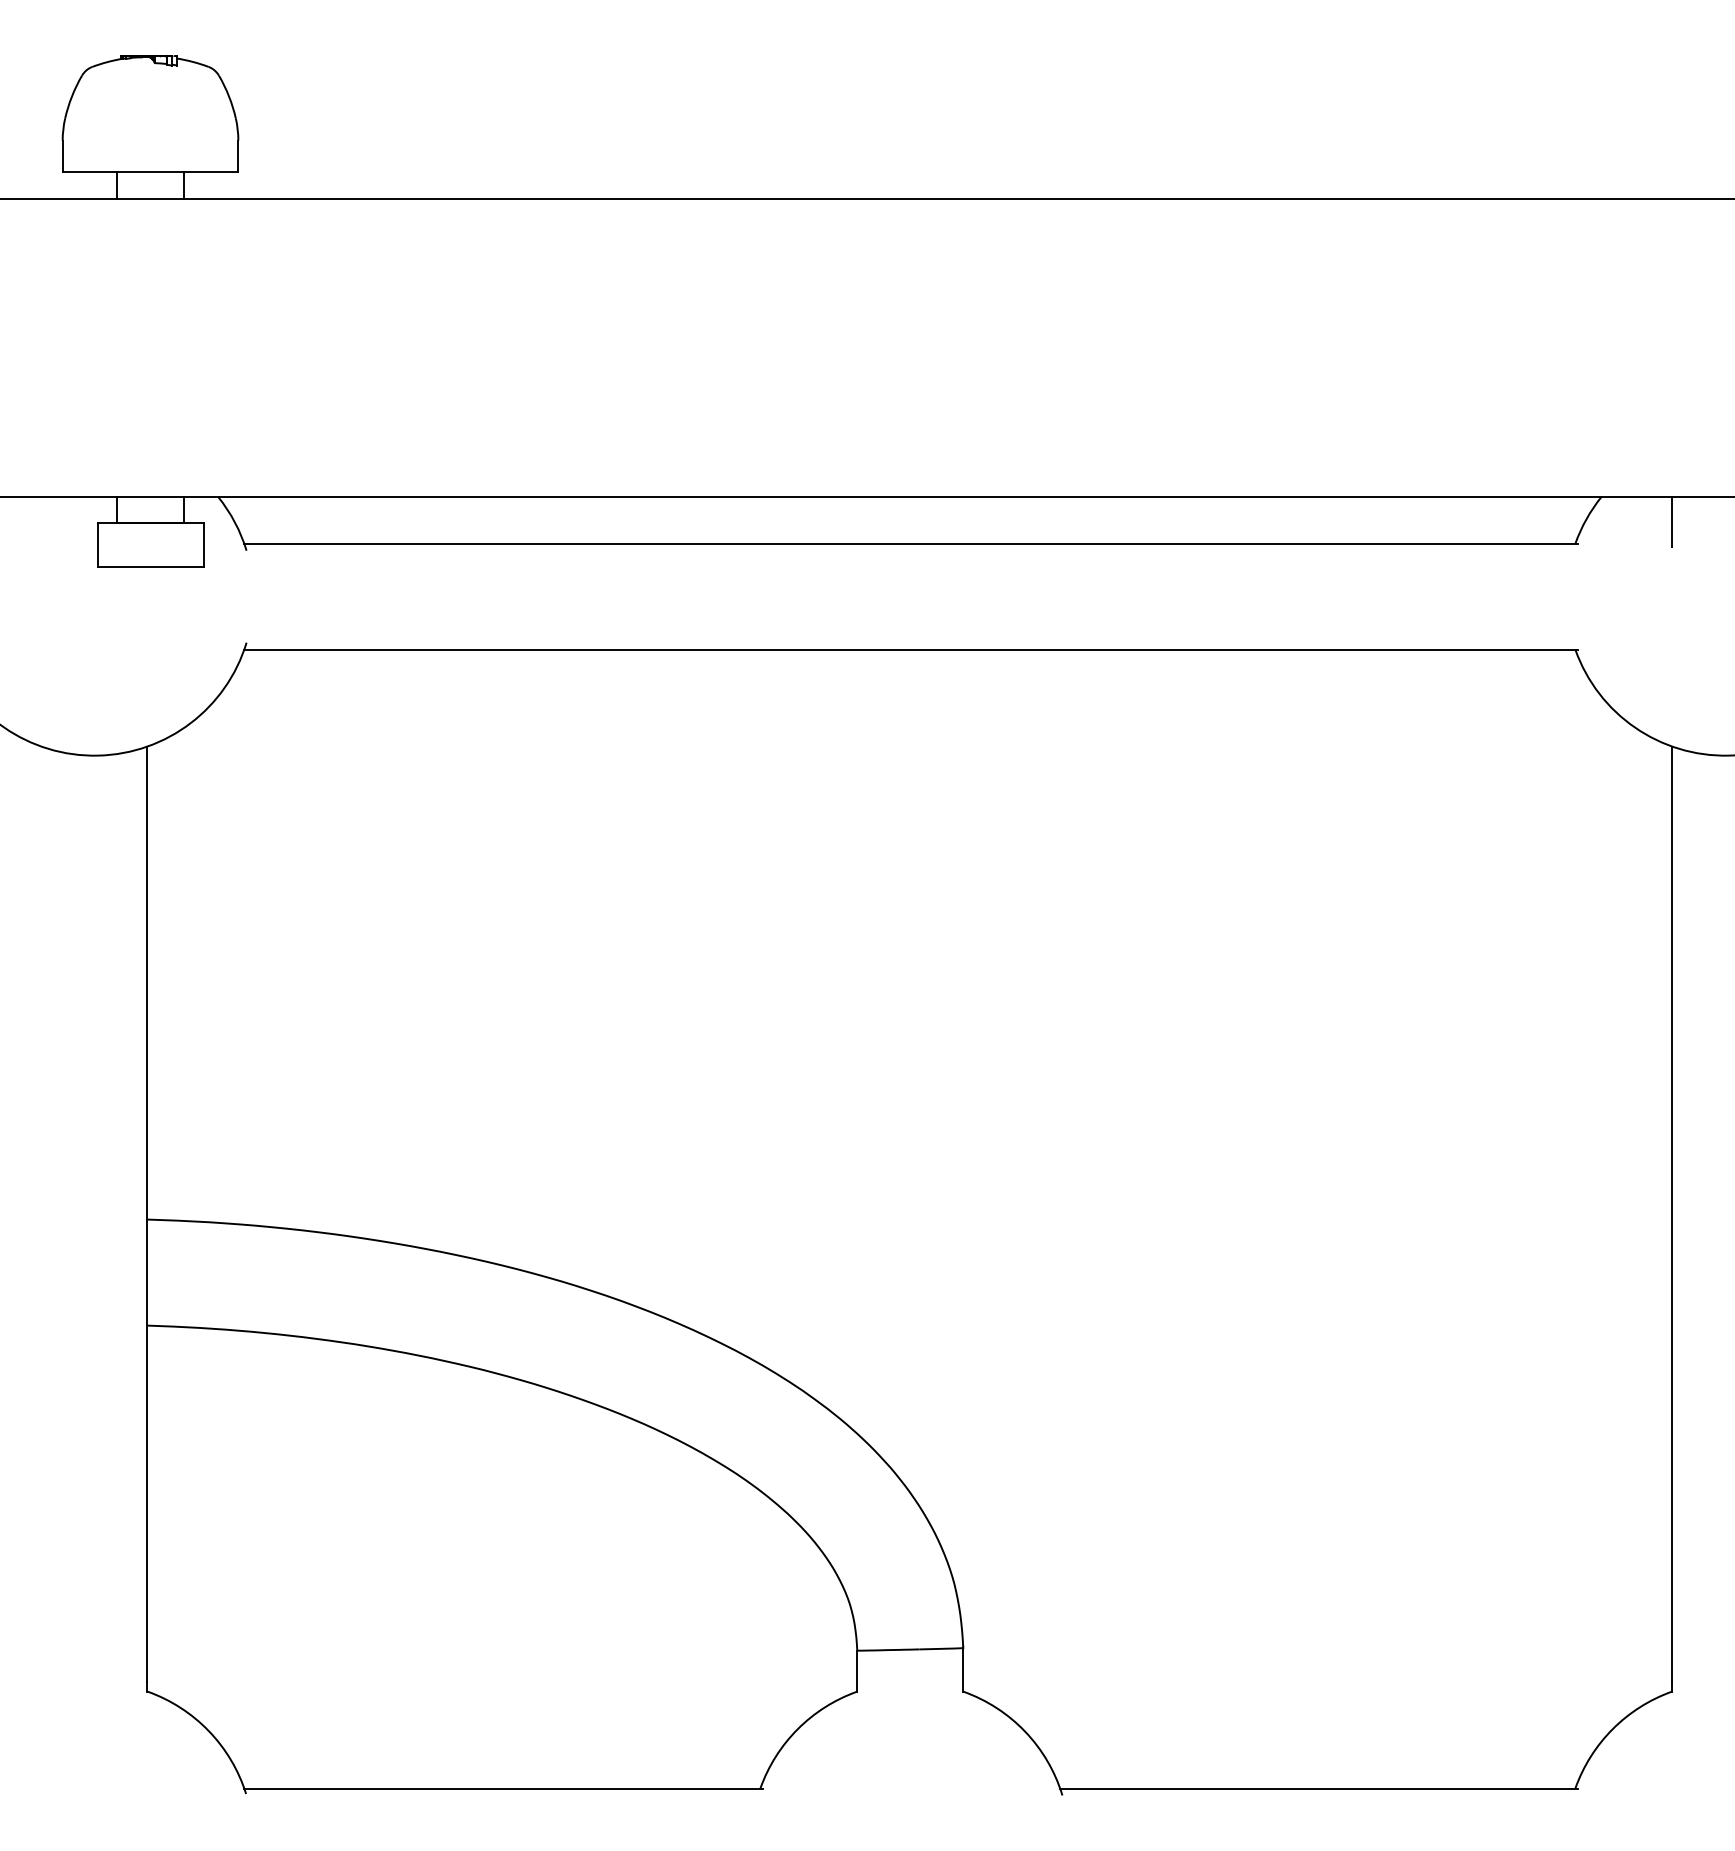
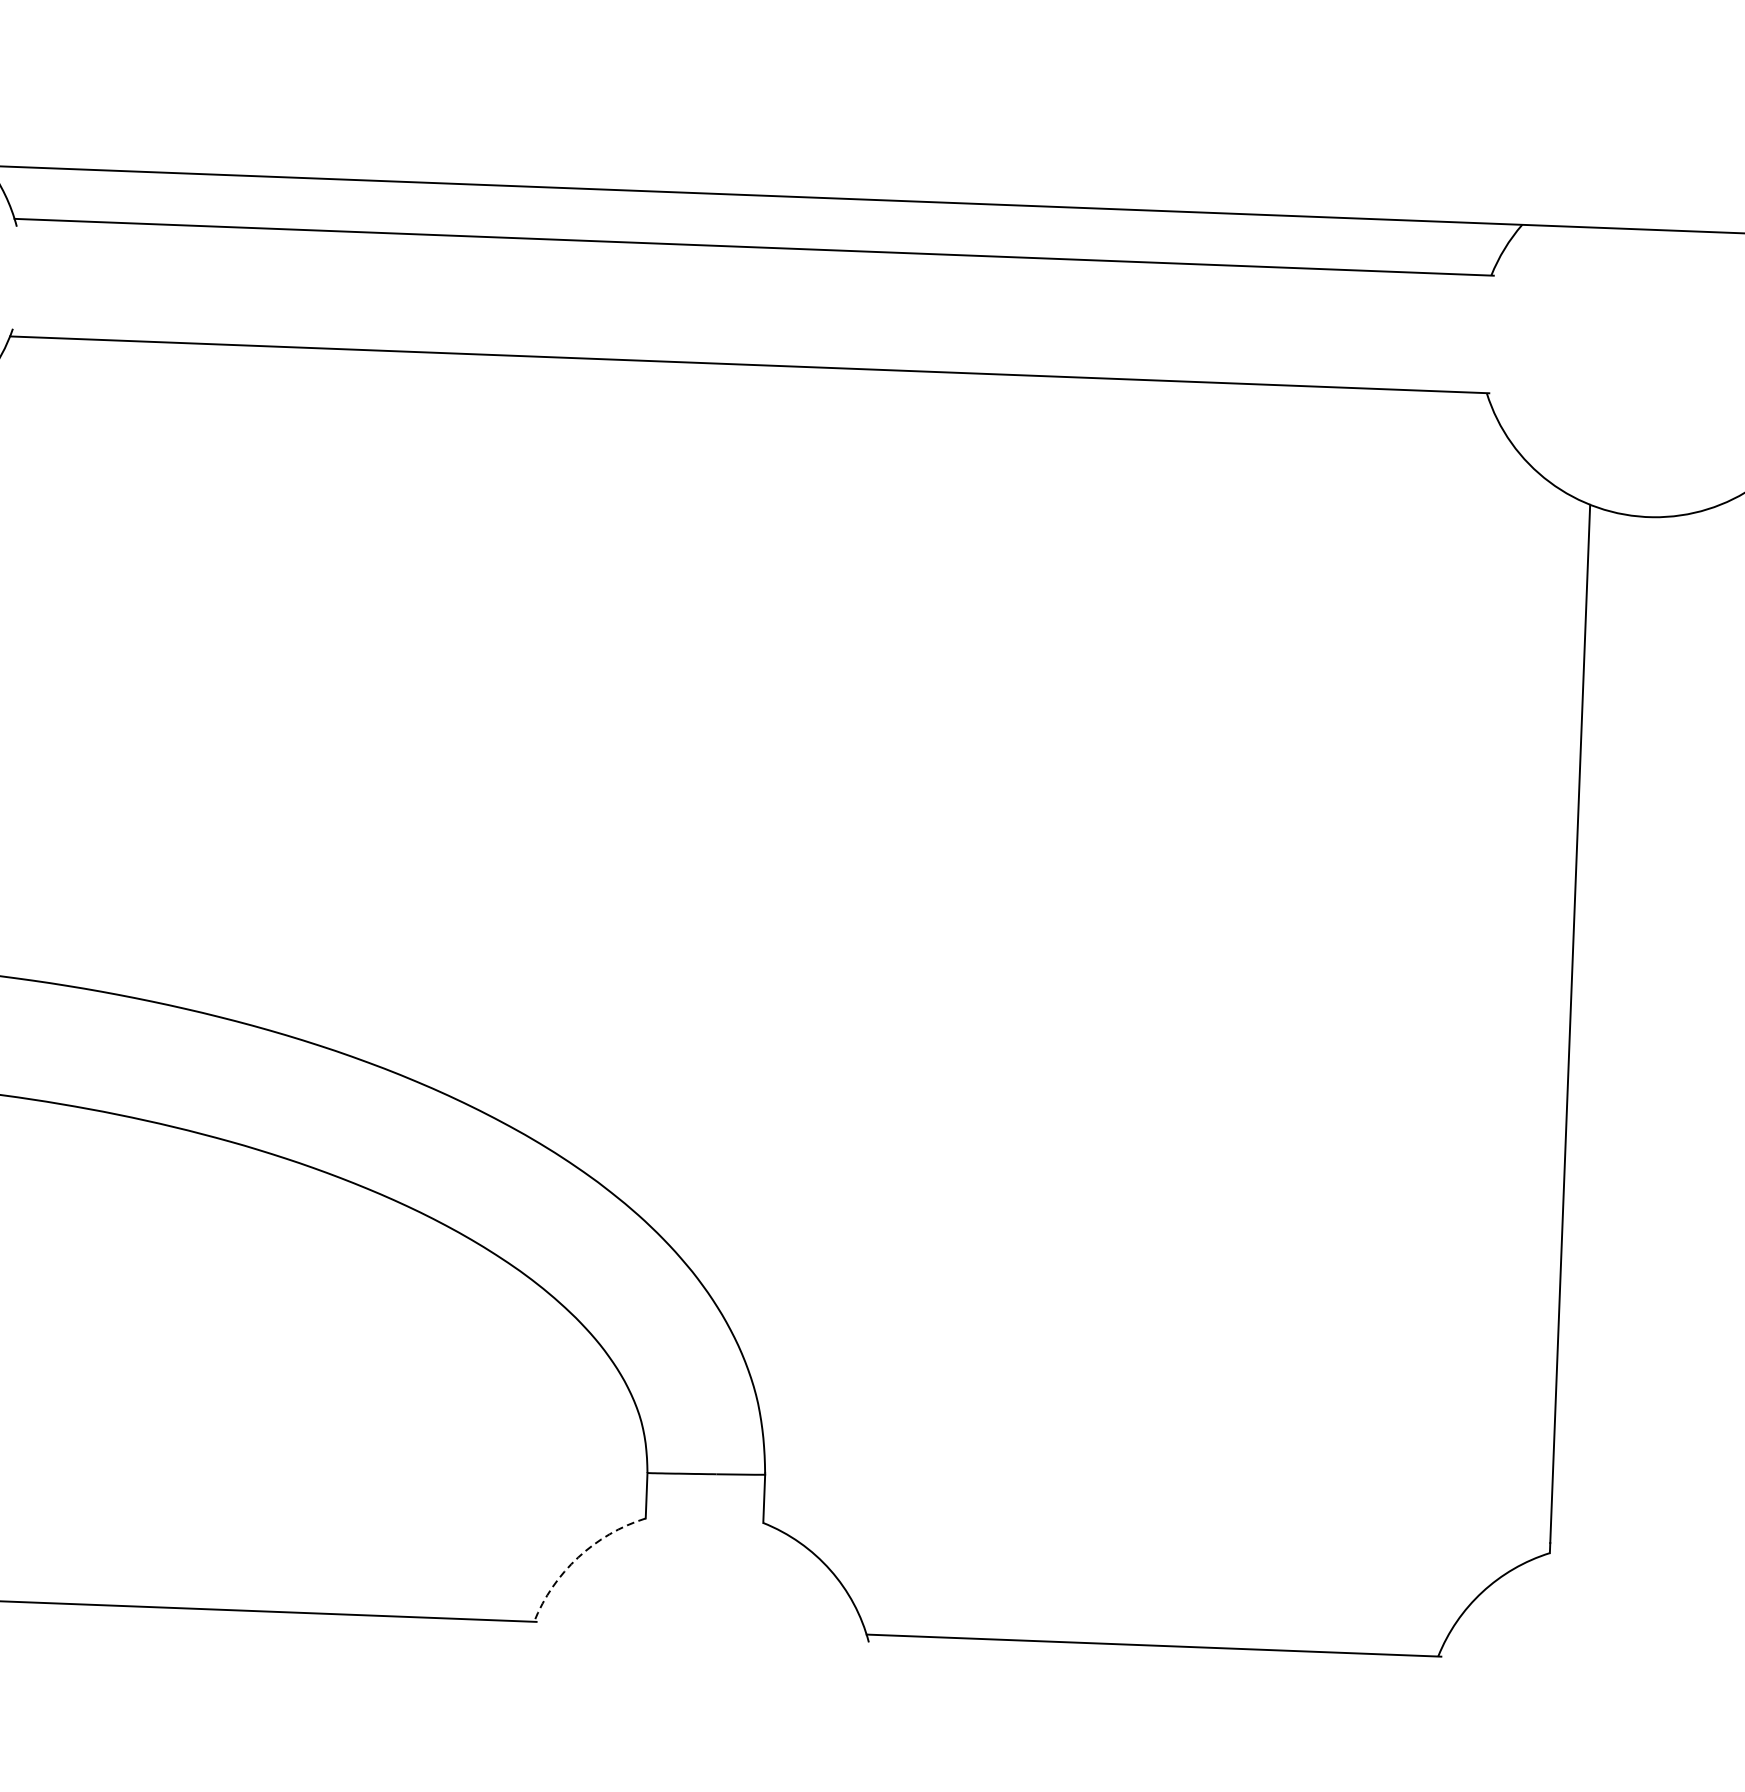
line: (1672, 521) -> (1599, 255), removed
arc: (797, 1729) -> (577, 1557), solid -> dashed

